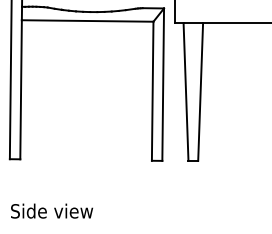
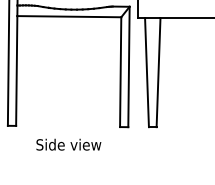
text: (51, 210) -> (68, 144), moved

